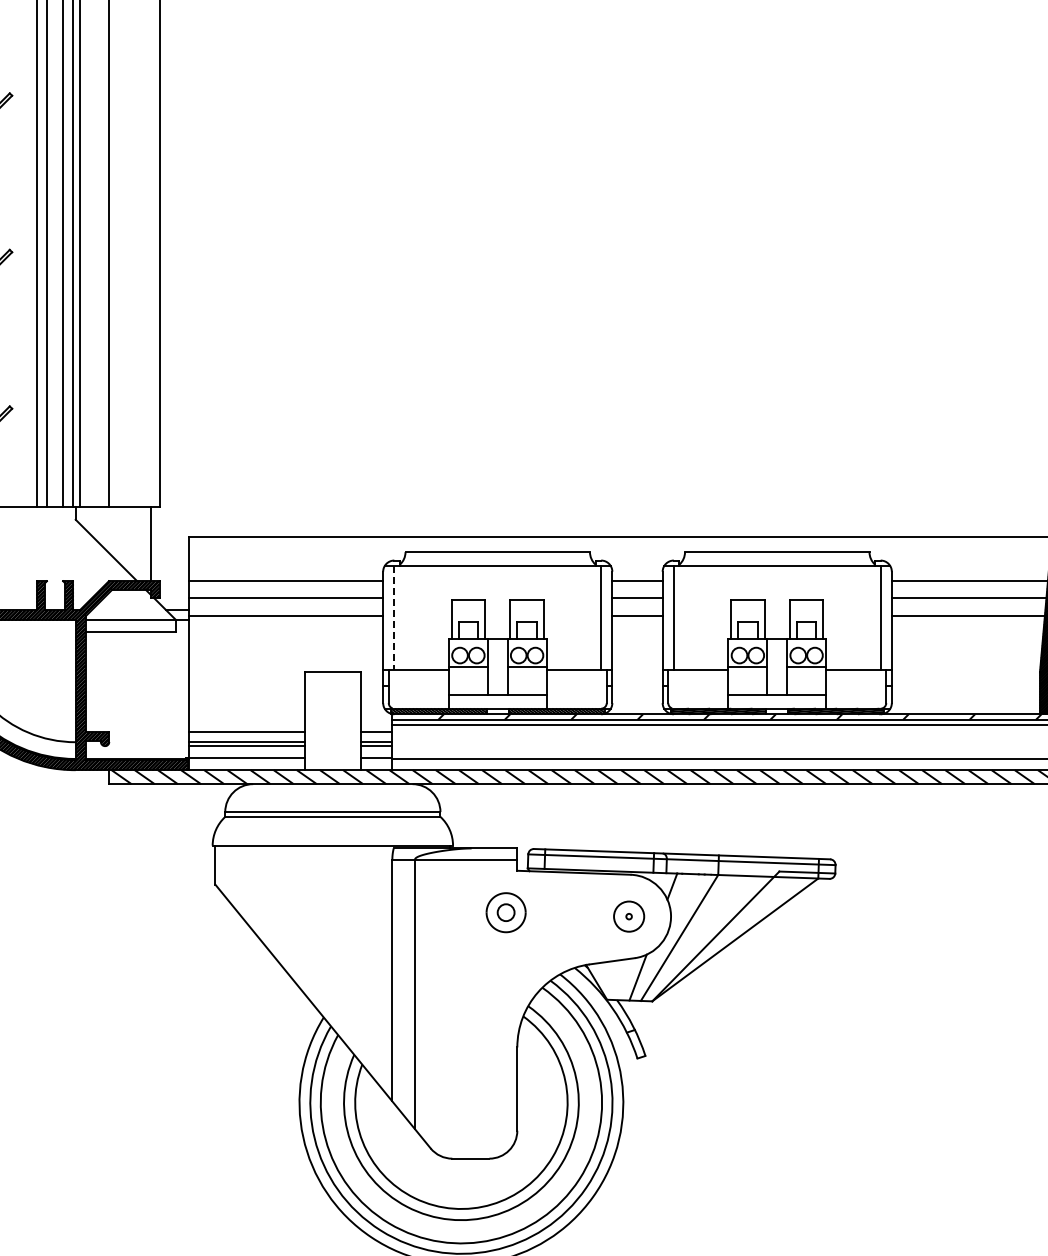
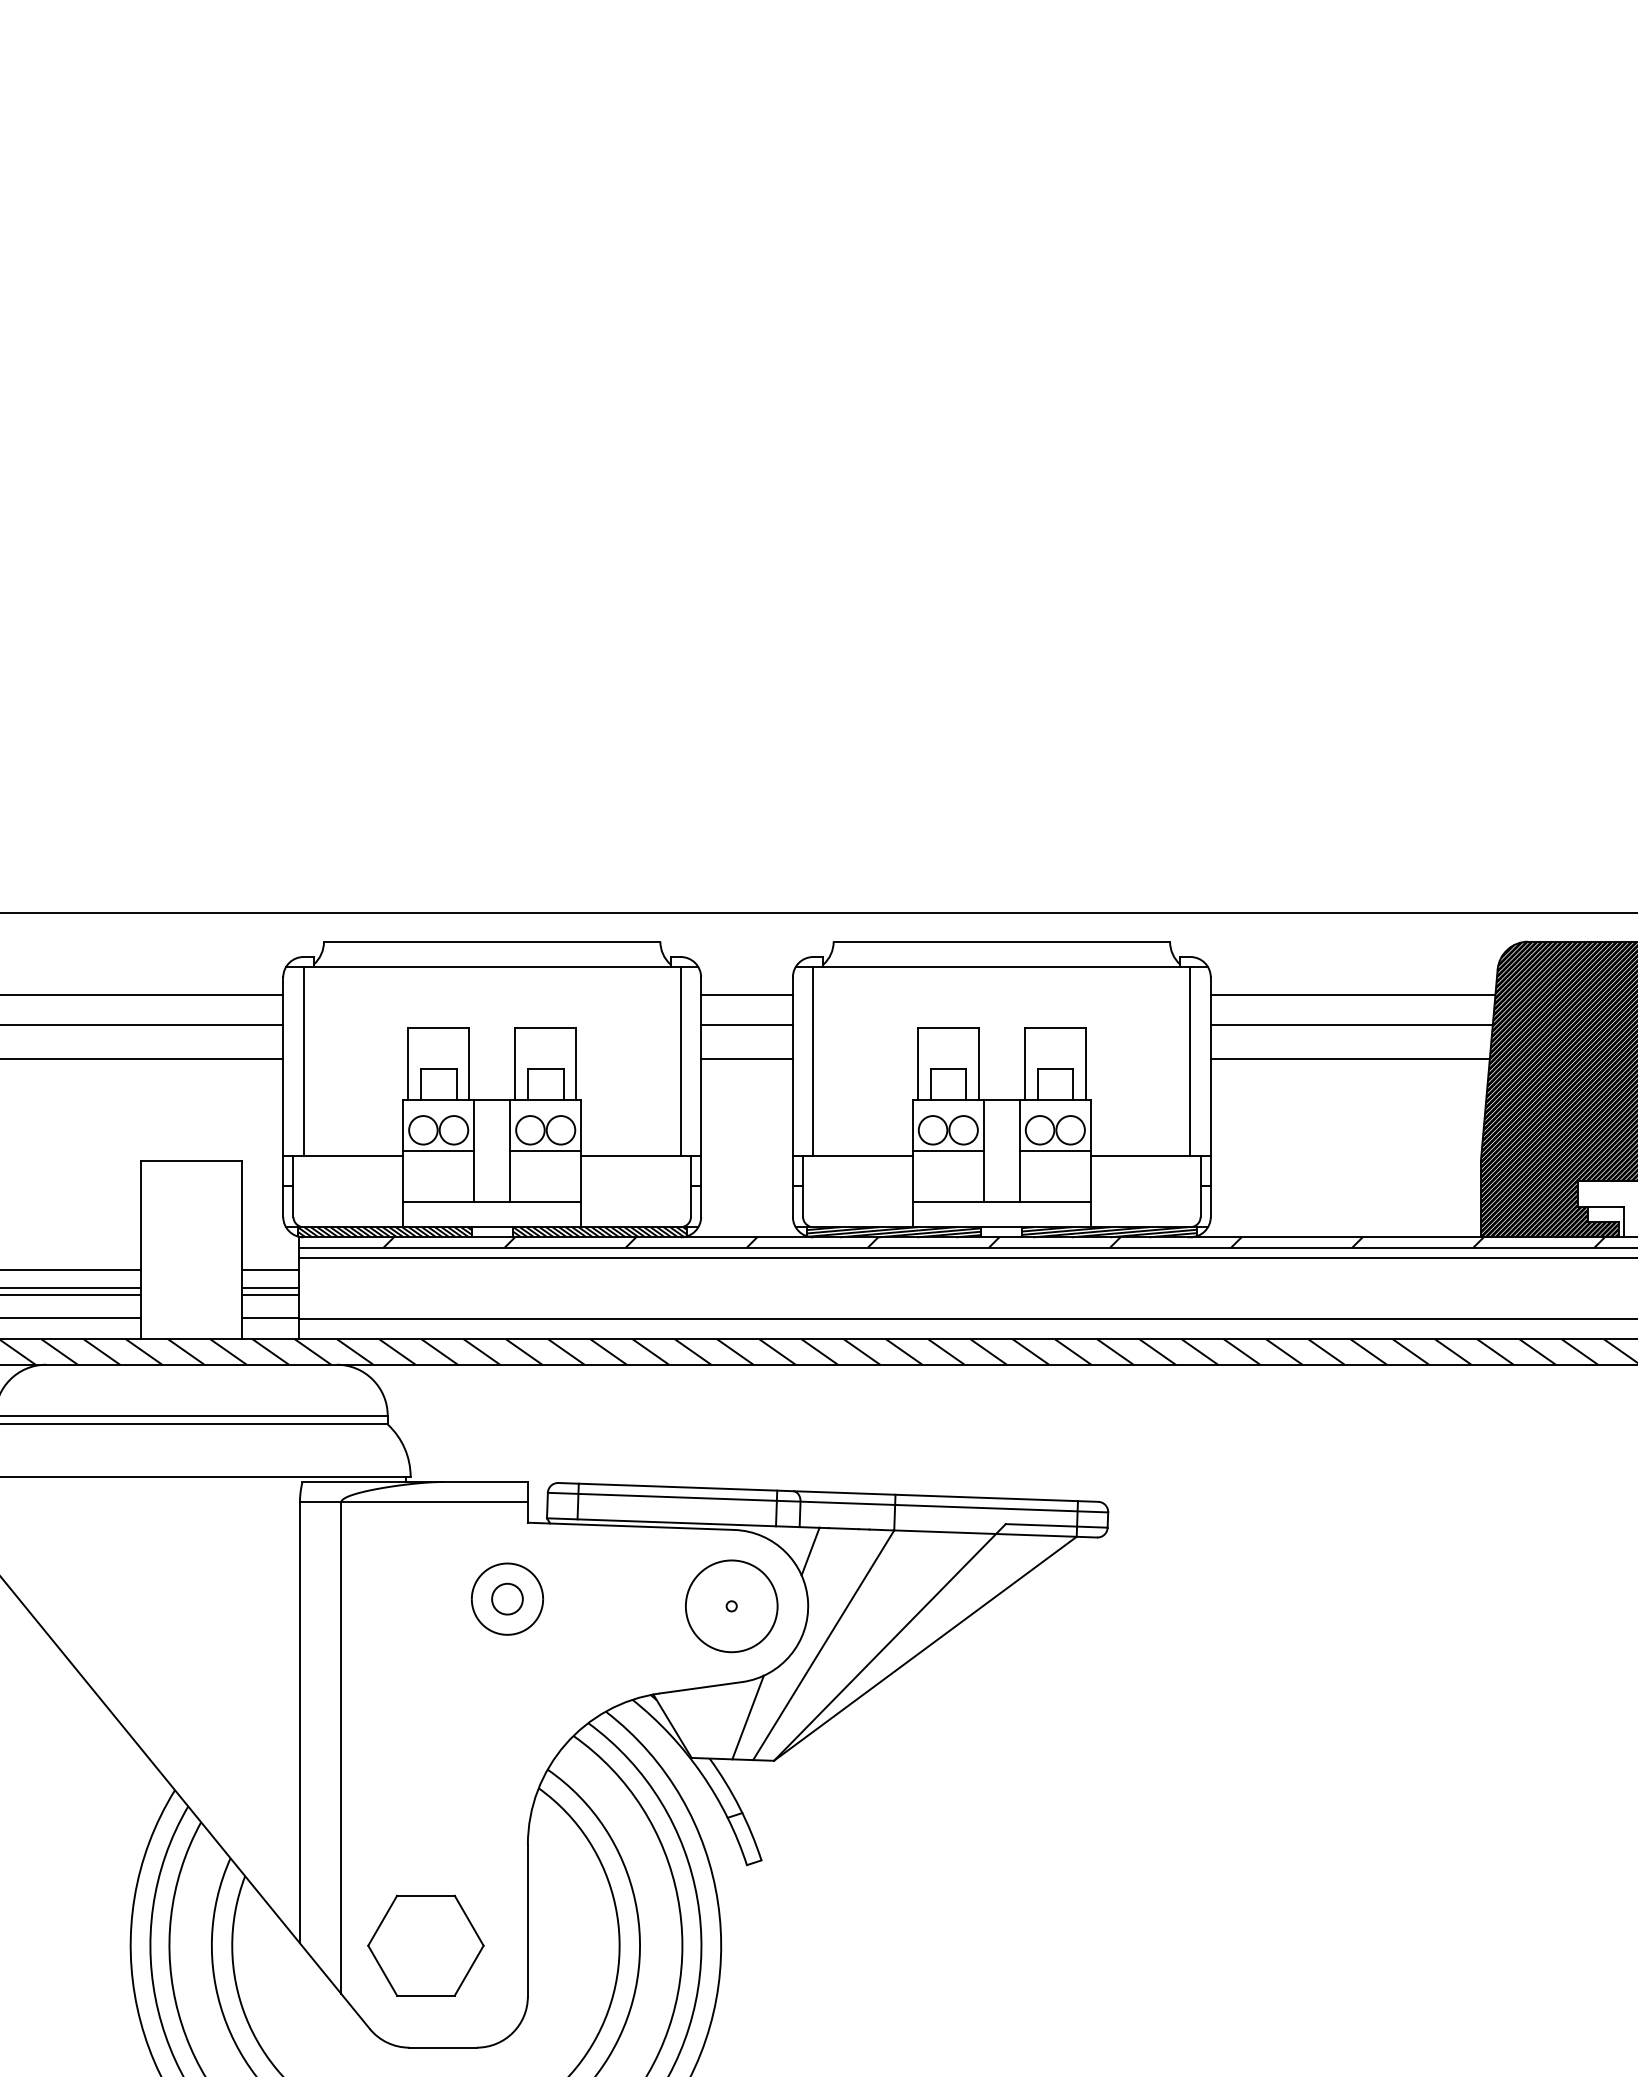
line: (394, 617) -> (303, 1060), dashed -> solid
circle: (628, 916) -> (730, 1606), size x1.67
part: (461, 1102) -> (426, 1945), added

